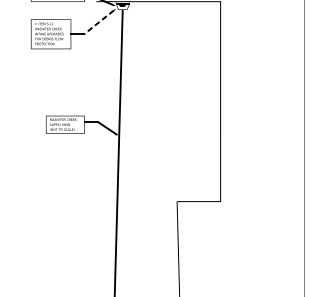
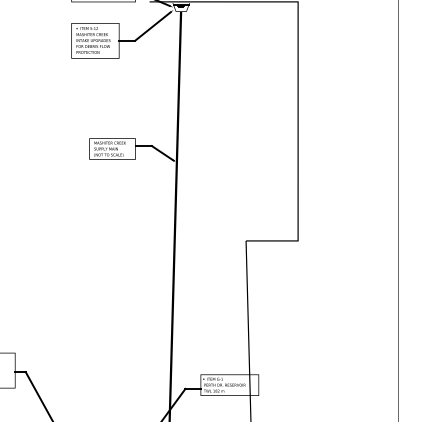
line: (98, 22) -> (152, 26), dashed -> solid

